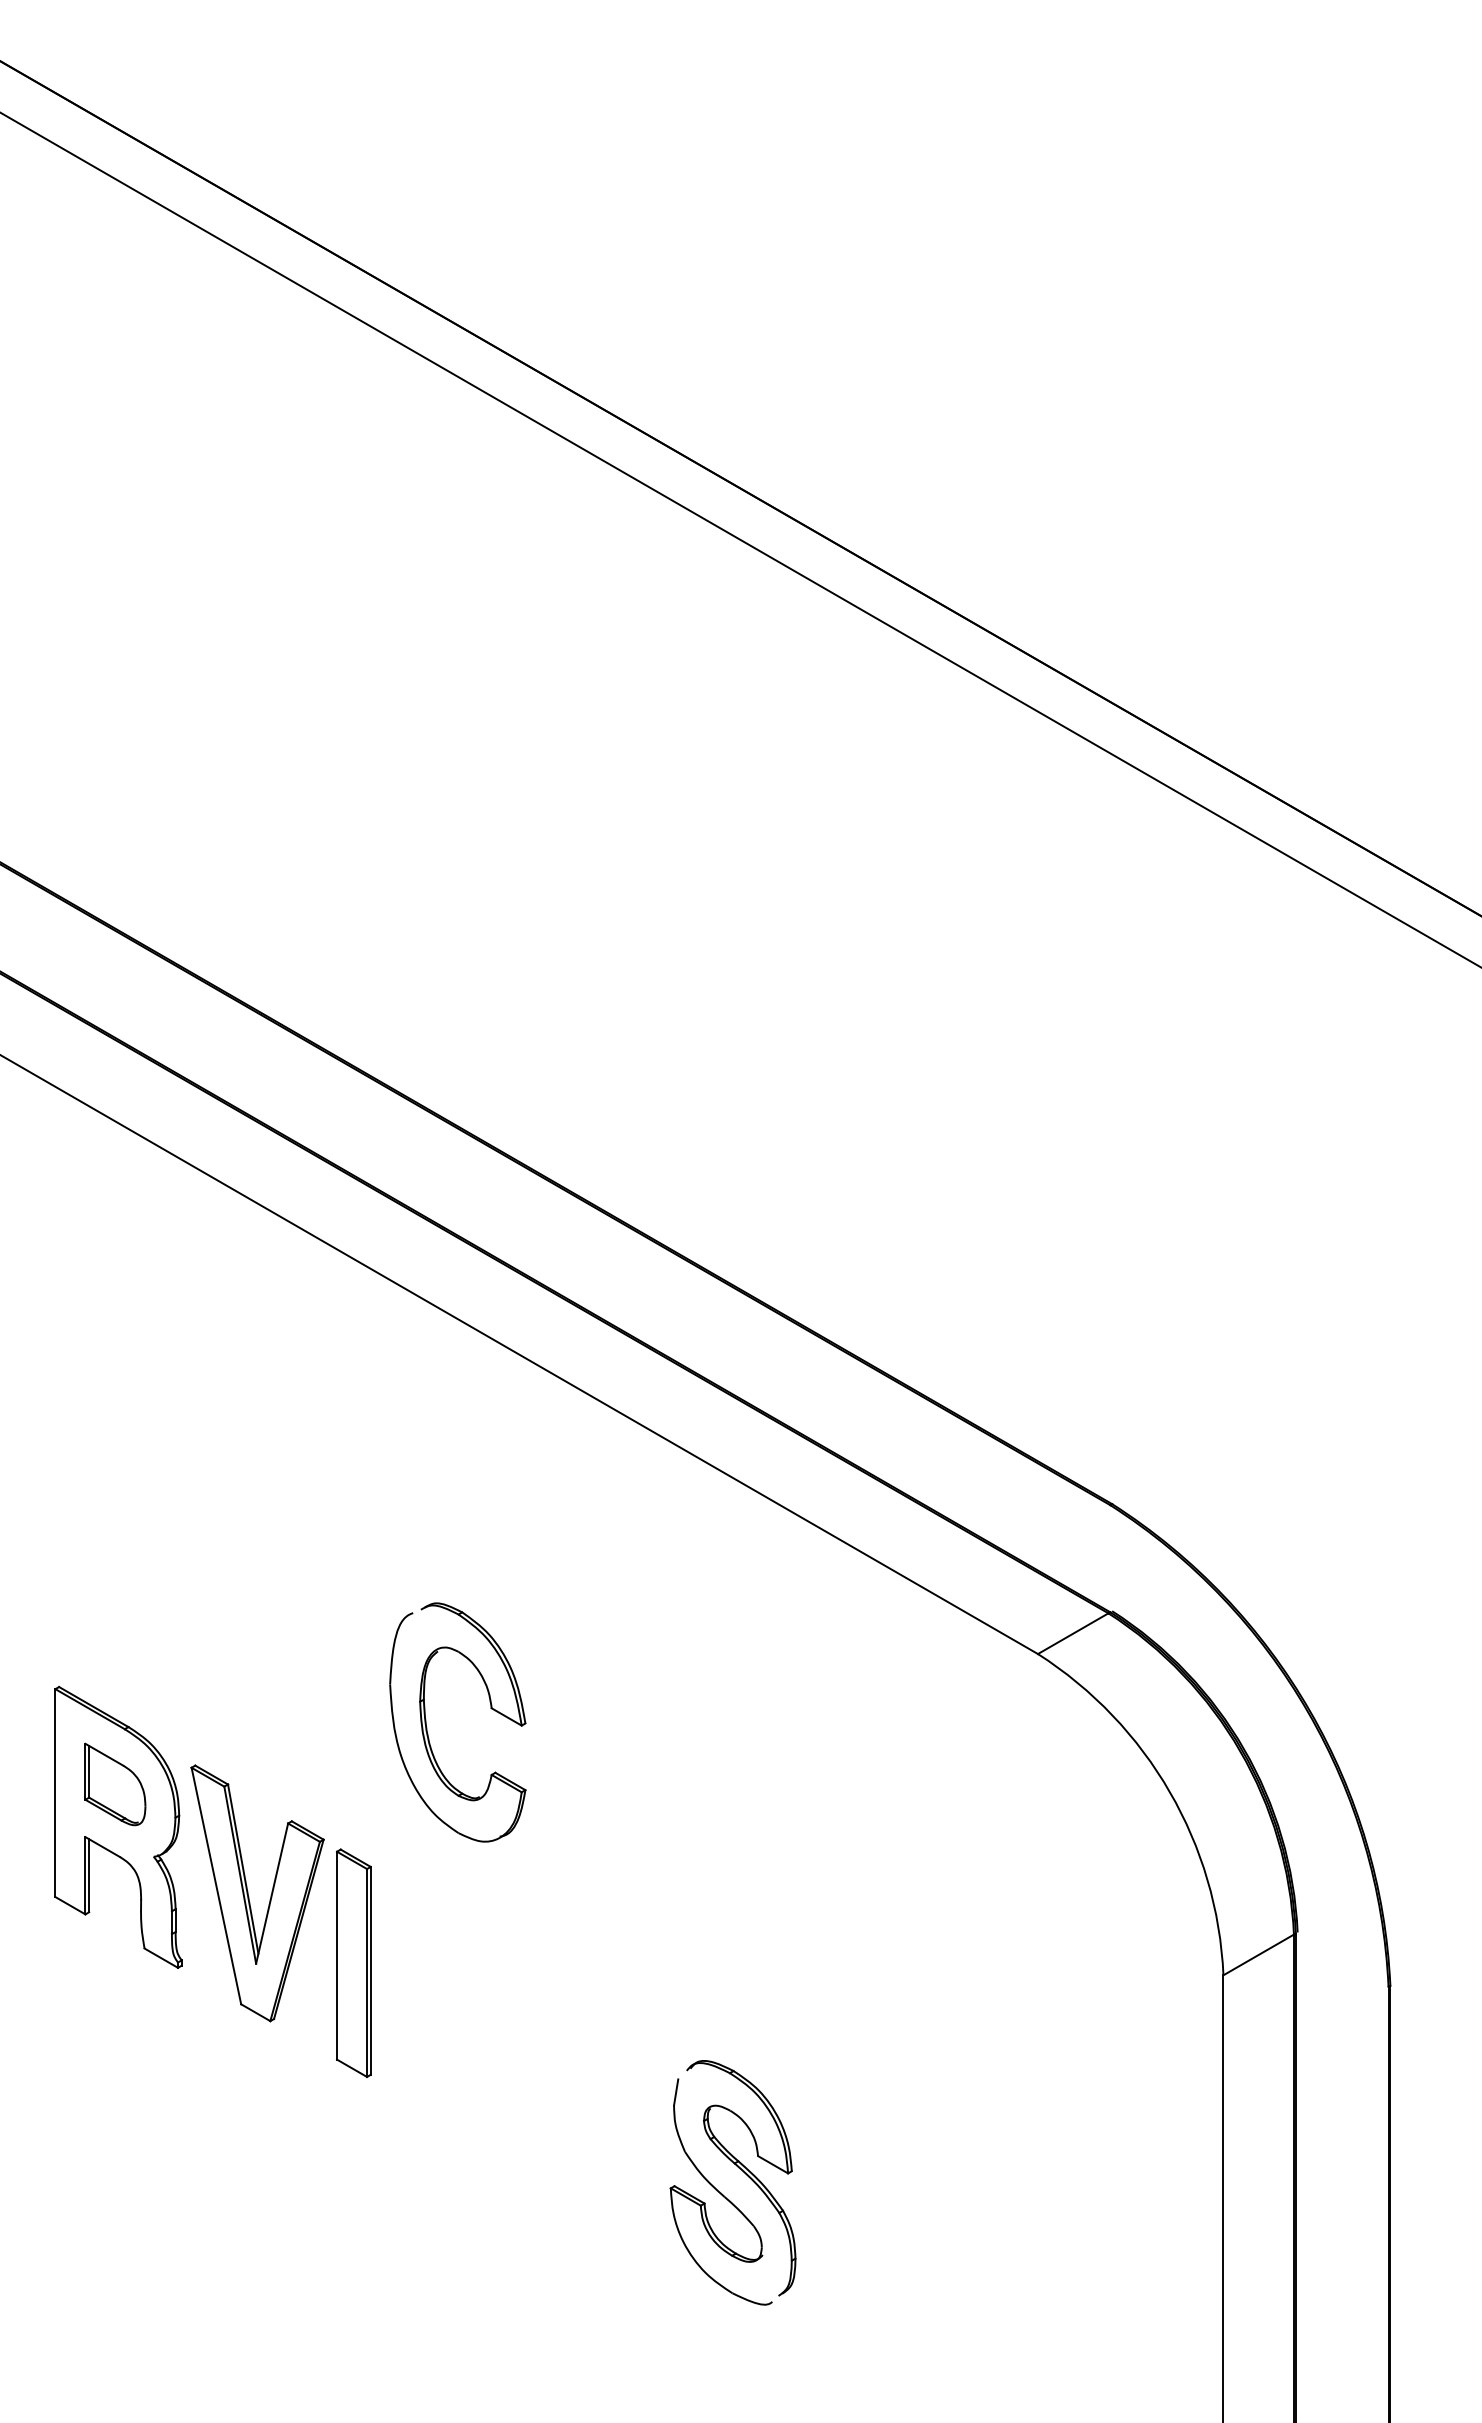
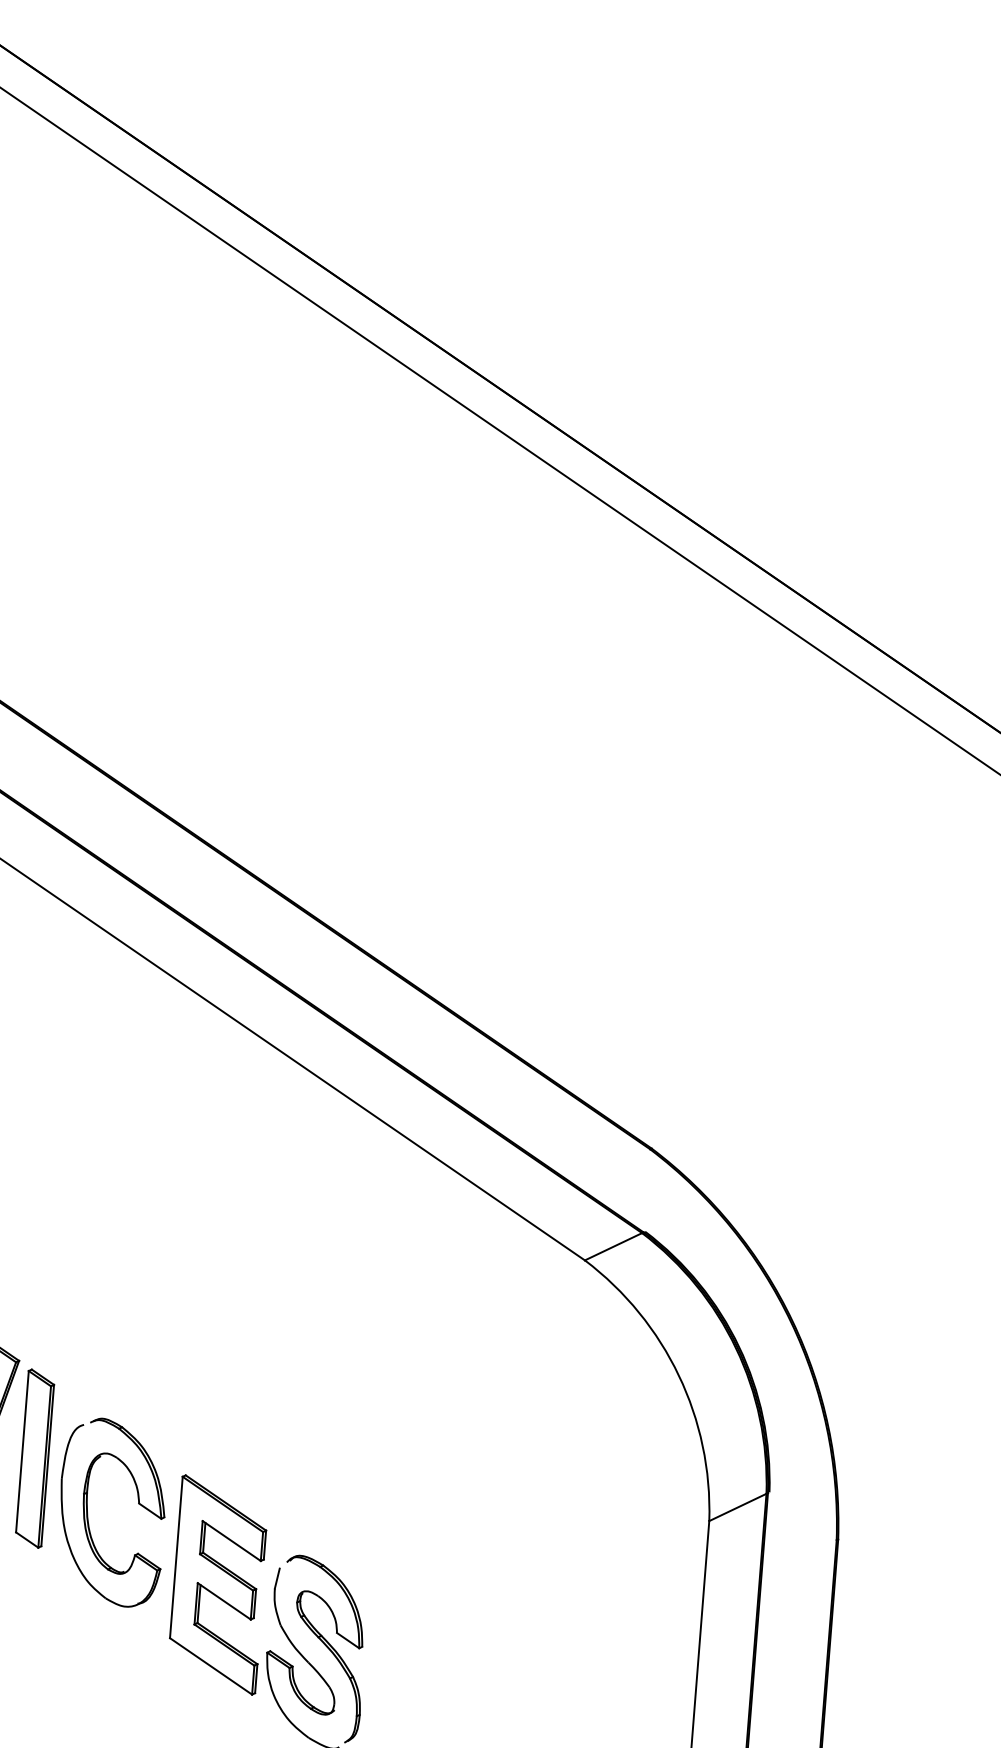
part: (427, 1727) -> (88, 1514), moved
part: (601, 2106) -> (218, 1584), added

